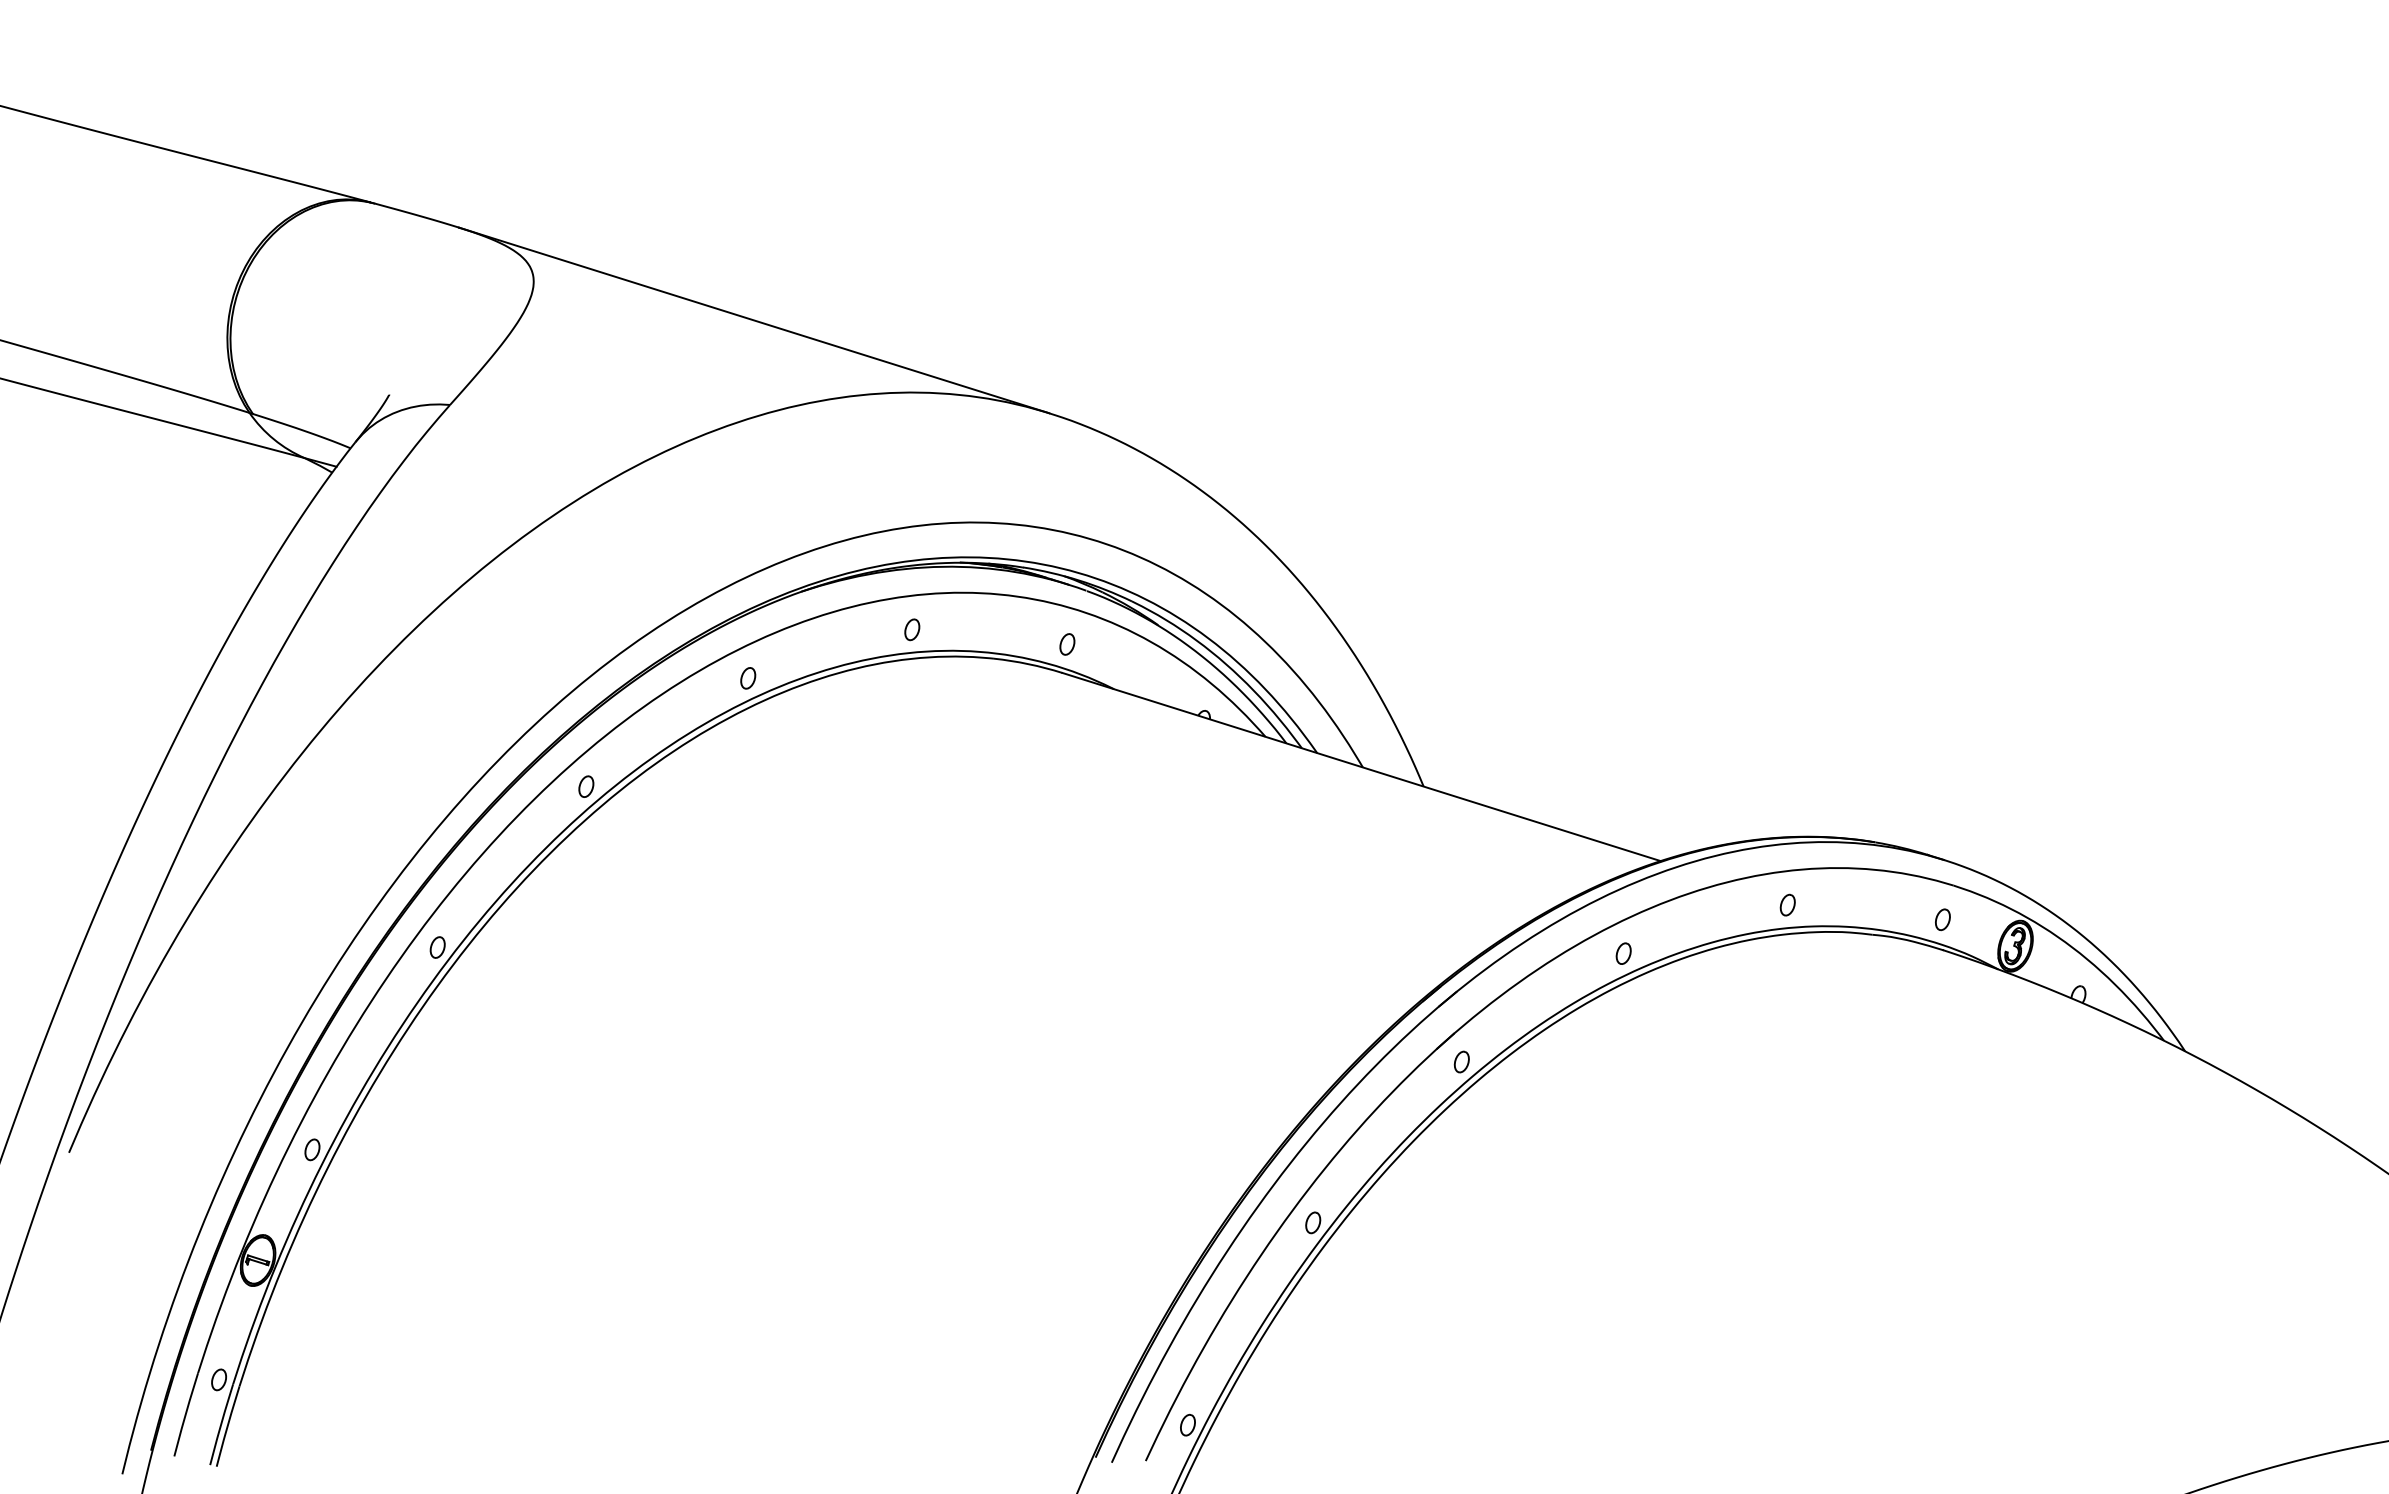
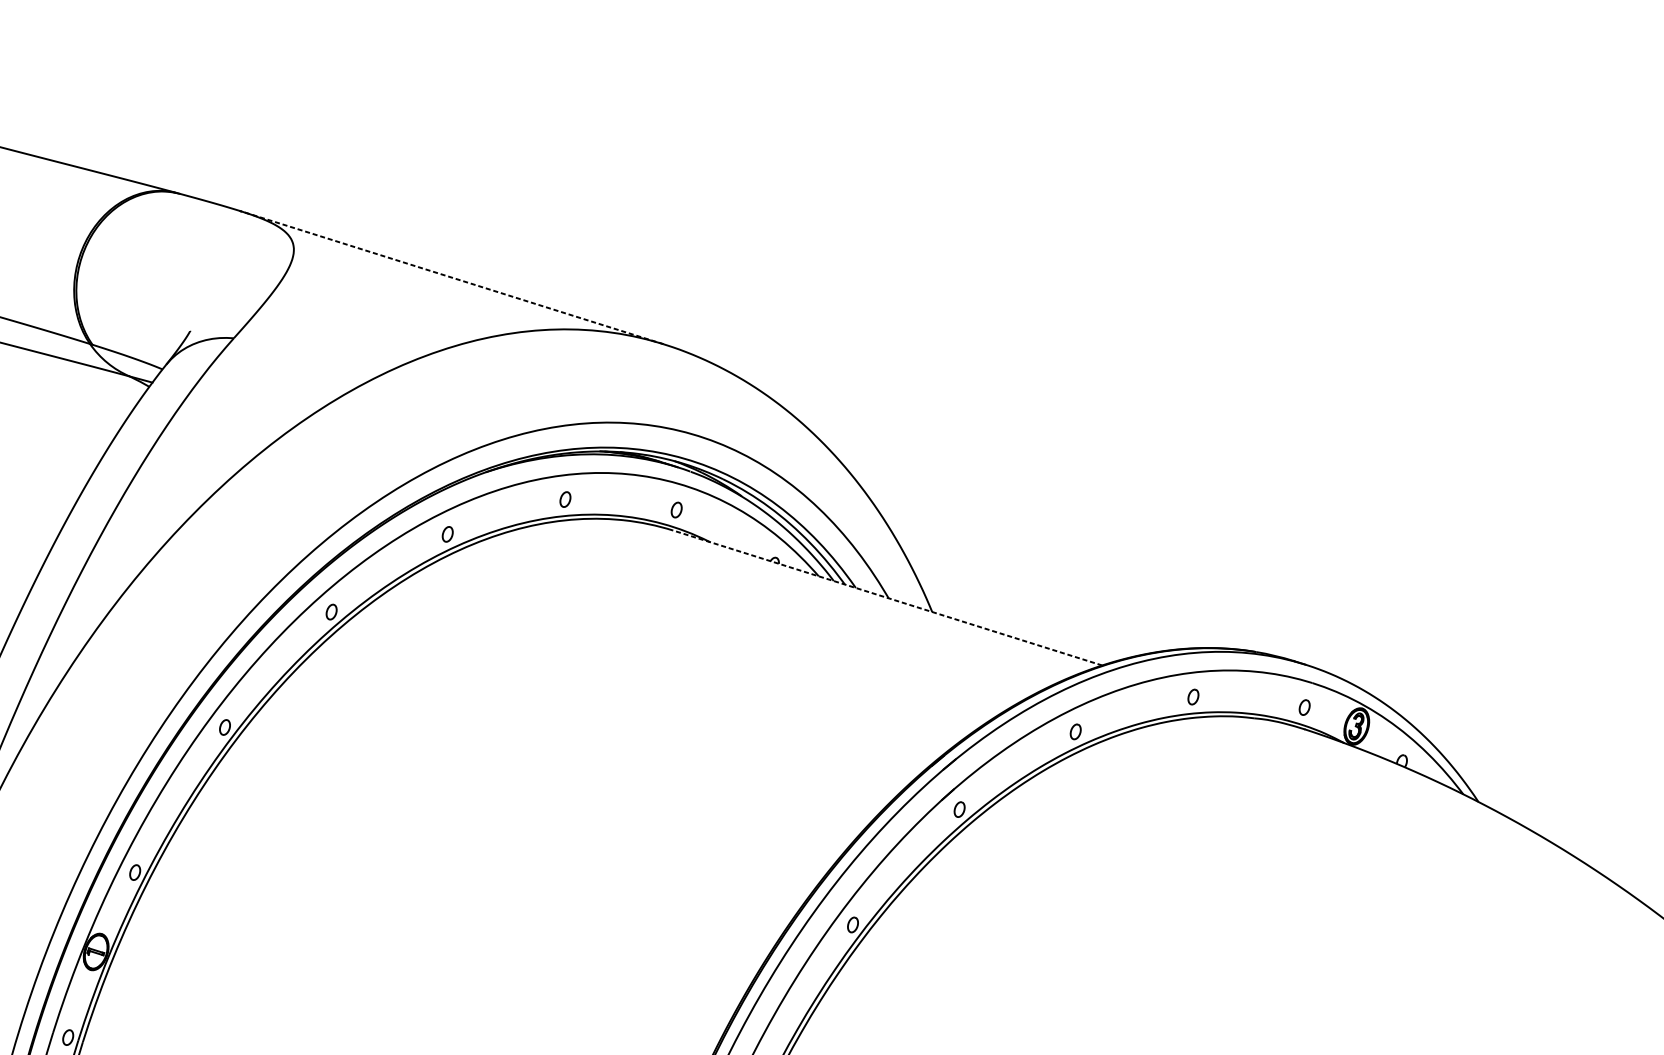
line: (753, 320) -> (451, 277), solid -> dashed
line: (1361, 767) -> (887, 598), solid -> dashed

